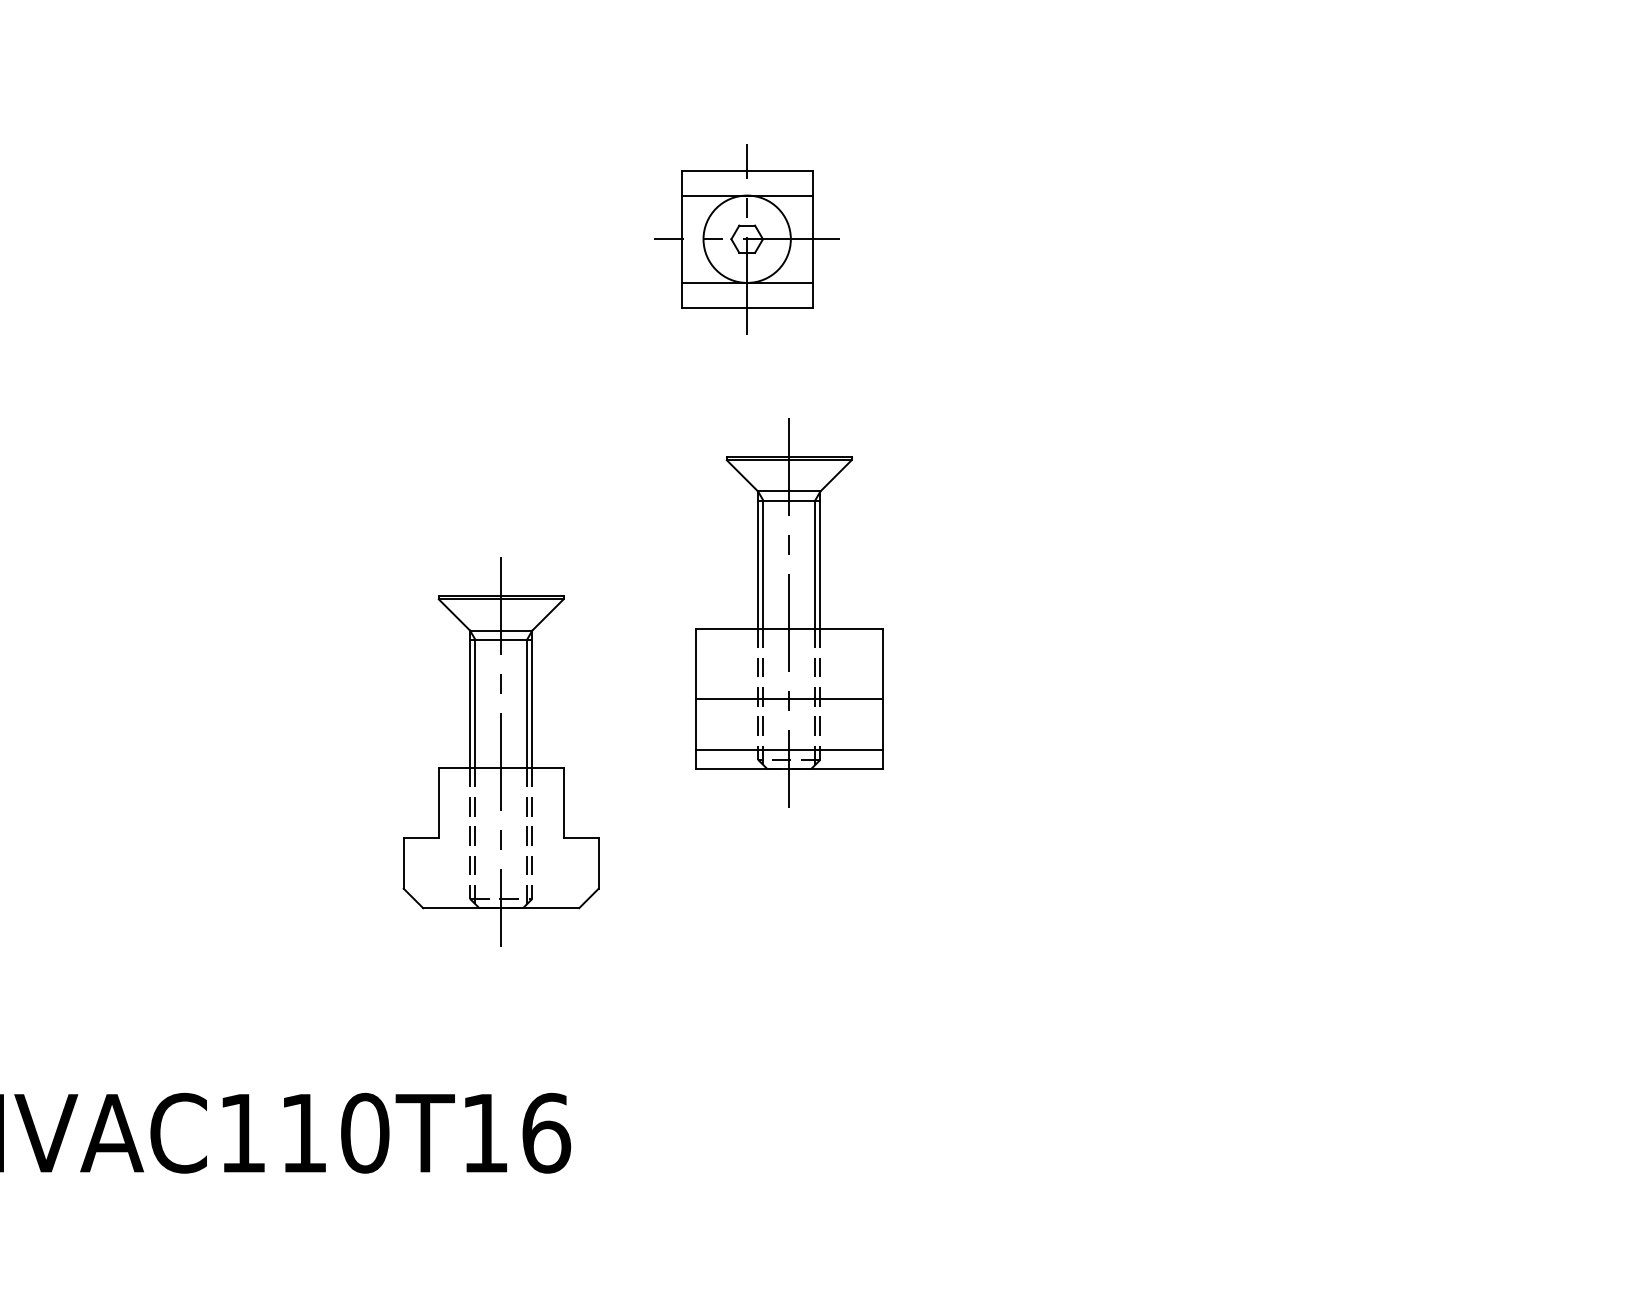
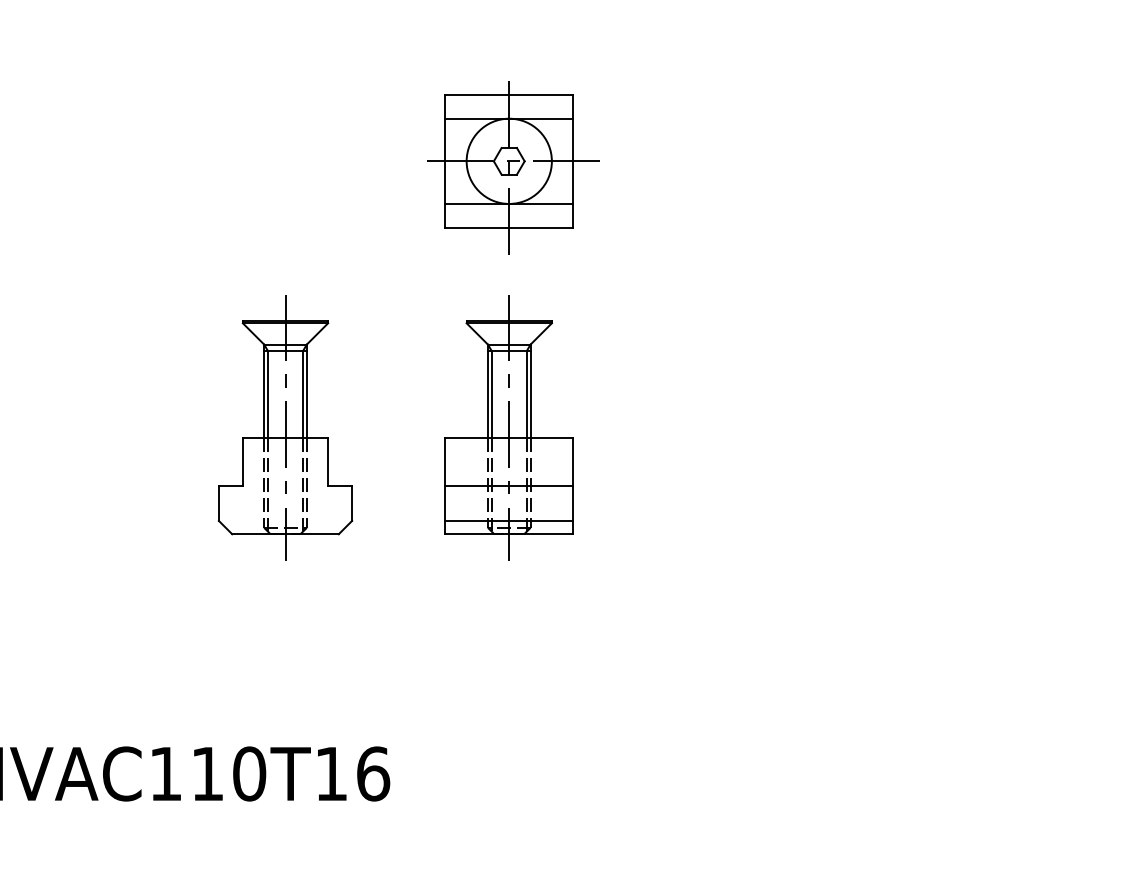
part: (751, 245) -> (513, 167), size x1.43
part: (788, 612) -> (508, 427), moved
part: (501, 751) -> (285, 427), moved

